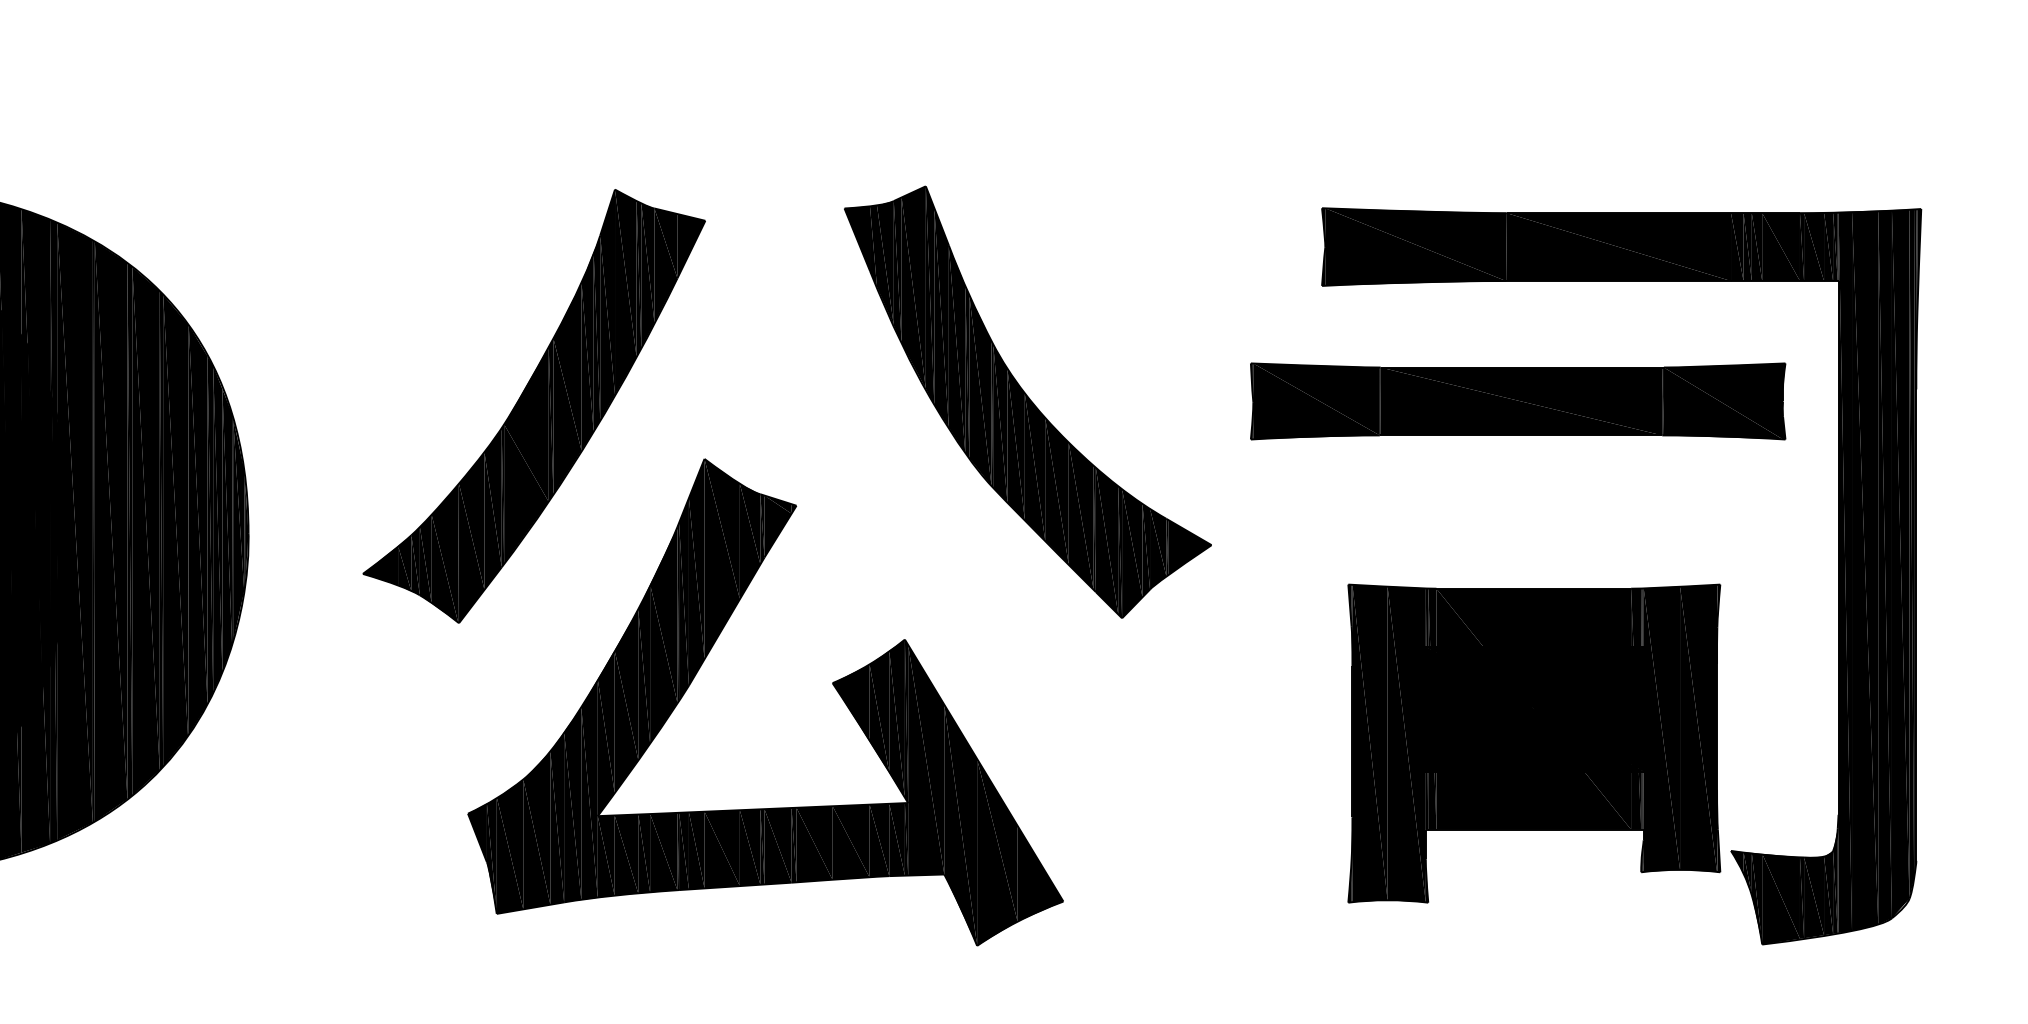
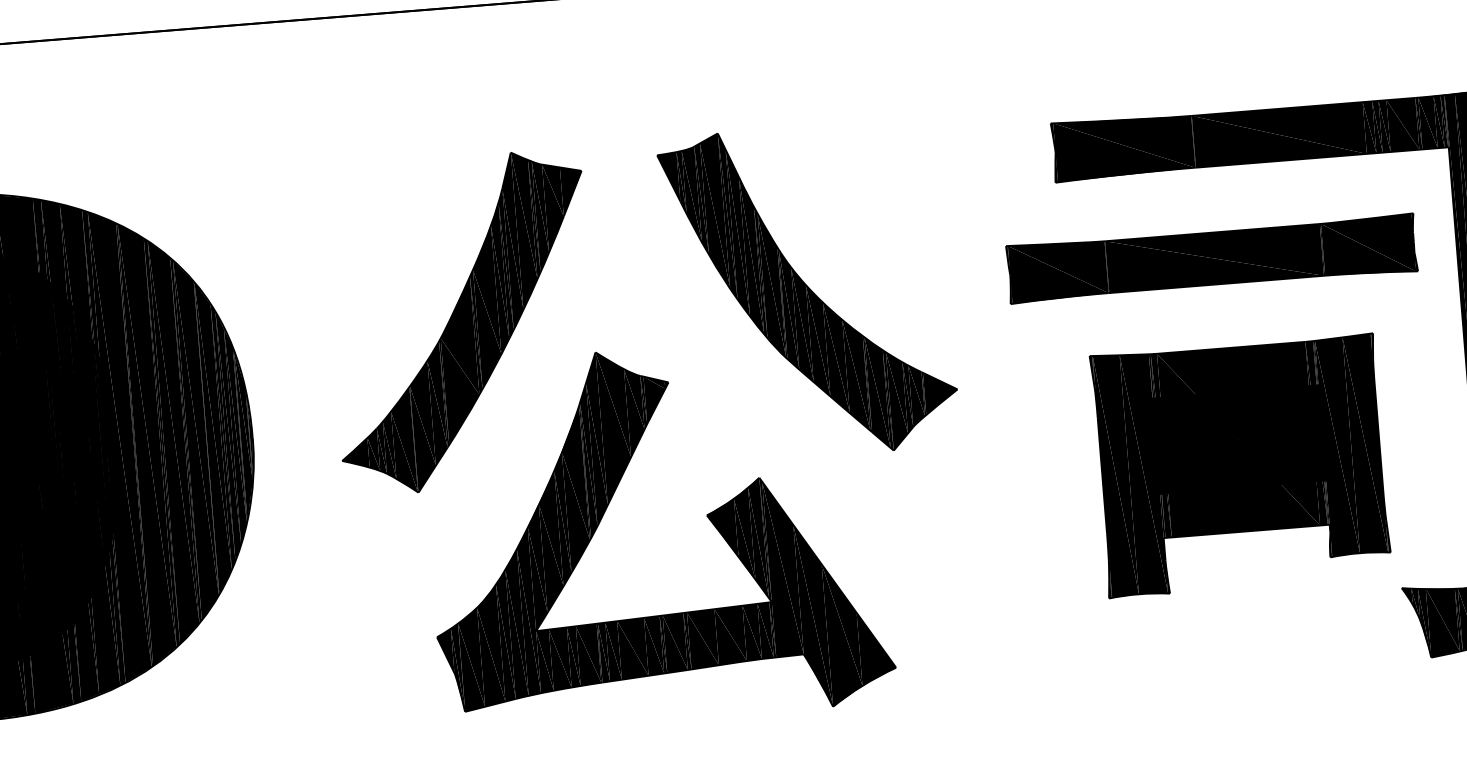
part: (1027, 401) -> (808, 291), moved
part: (1534, 743) -> (1241, 465), moved

